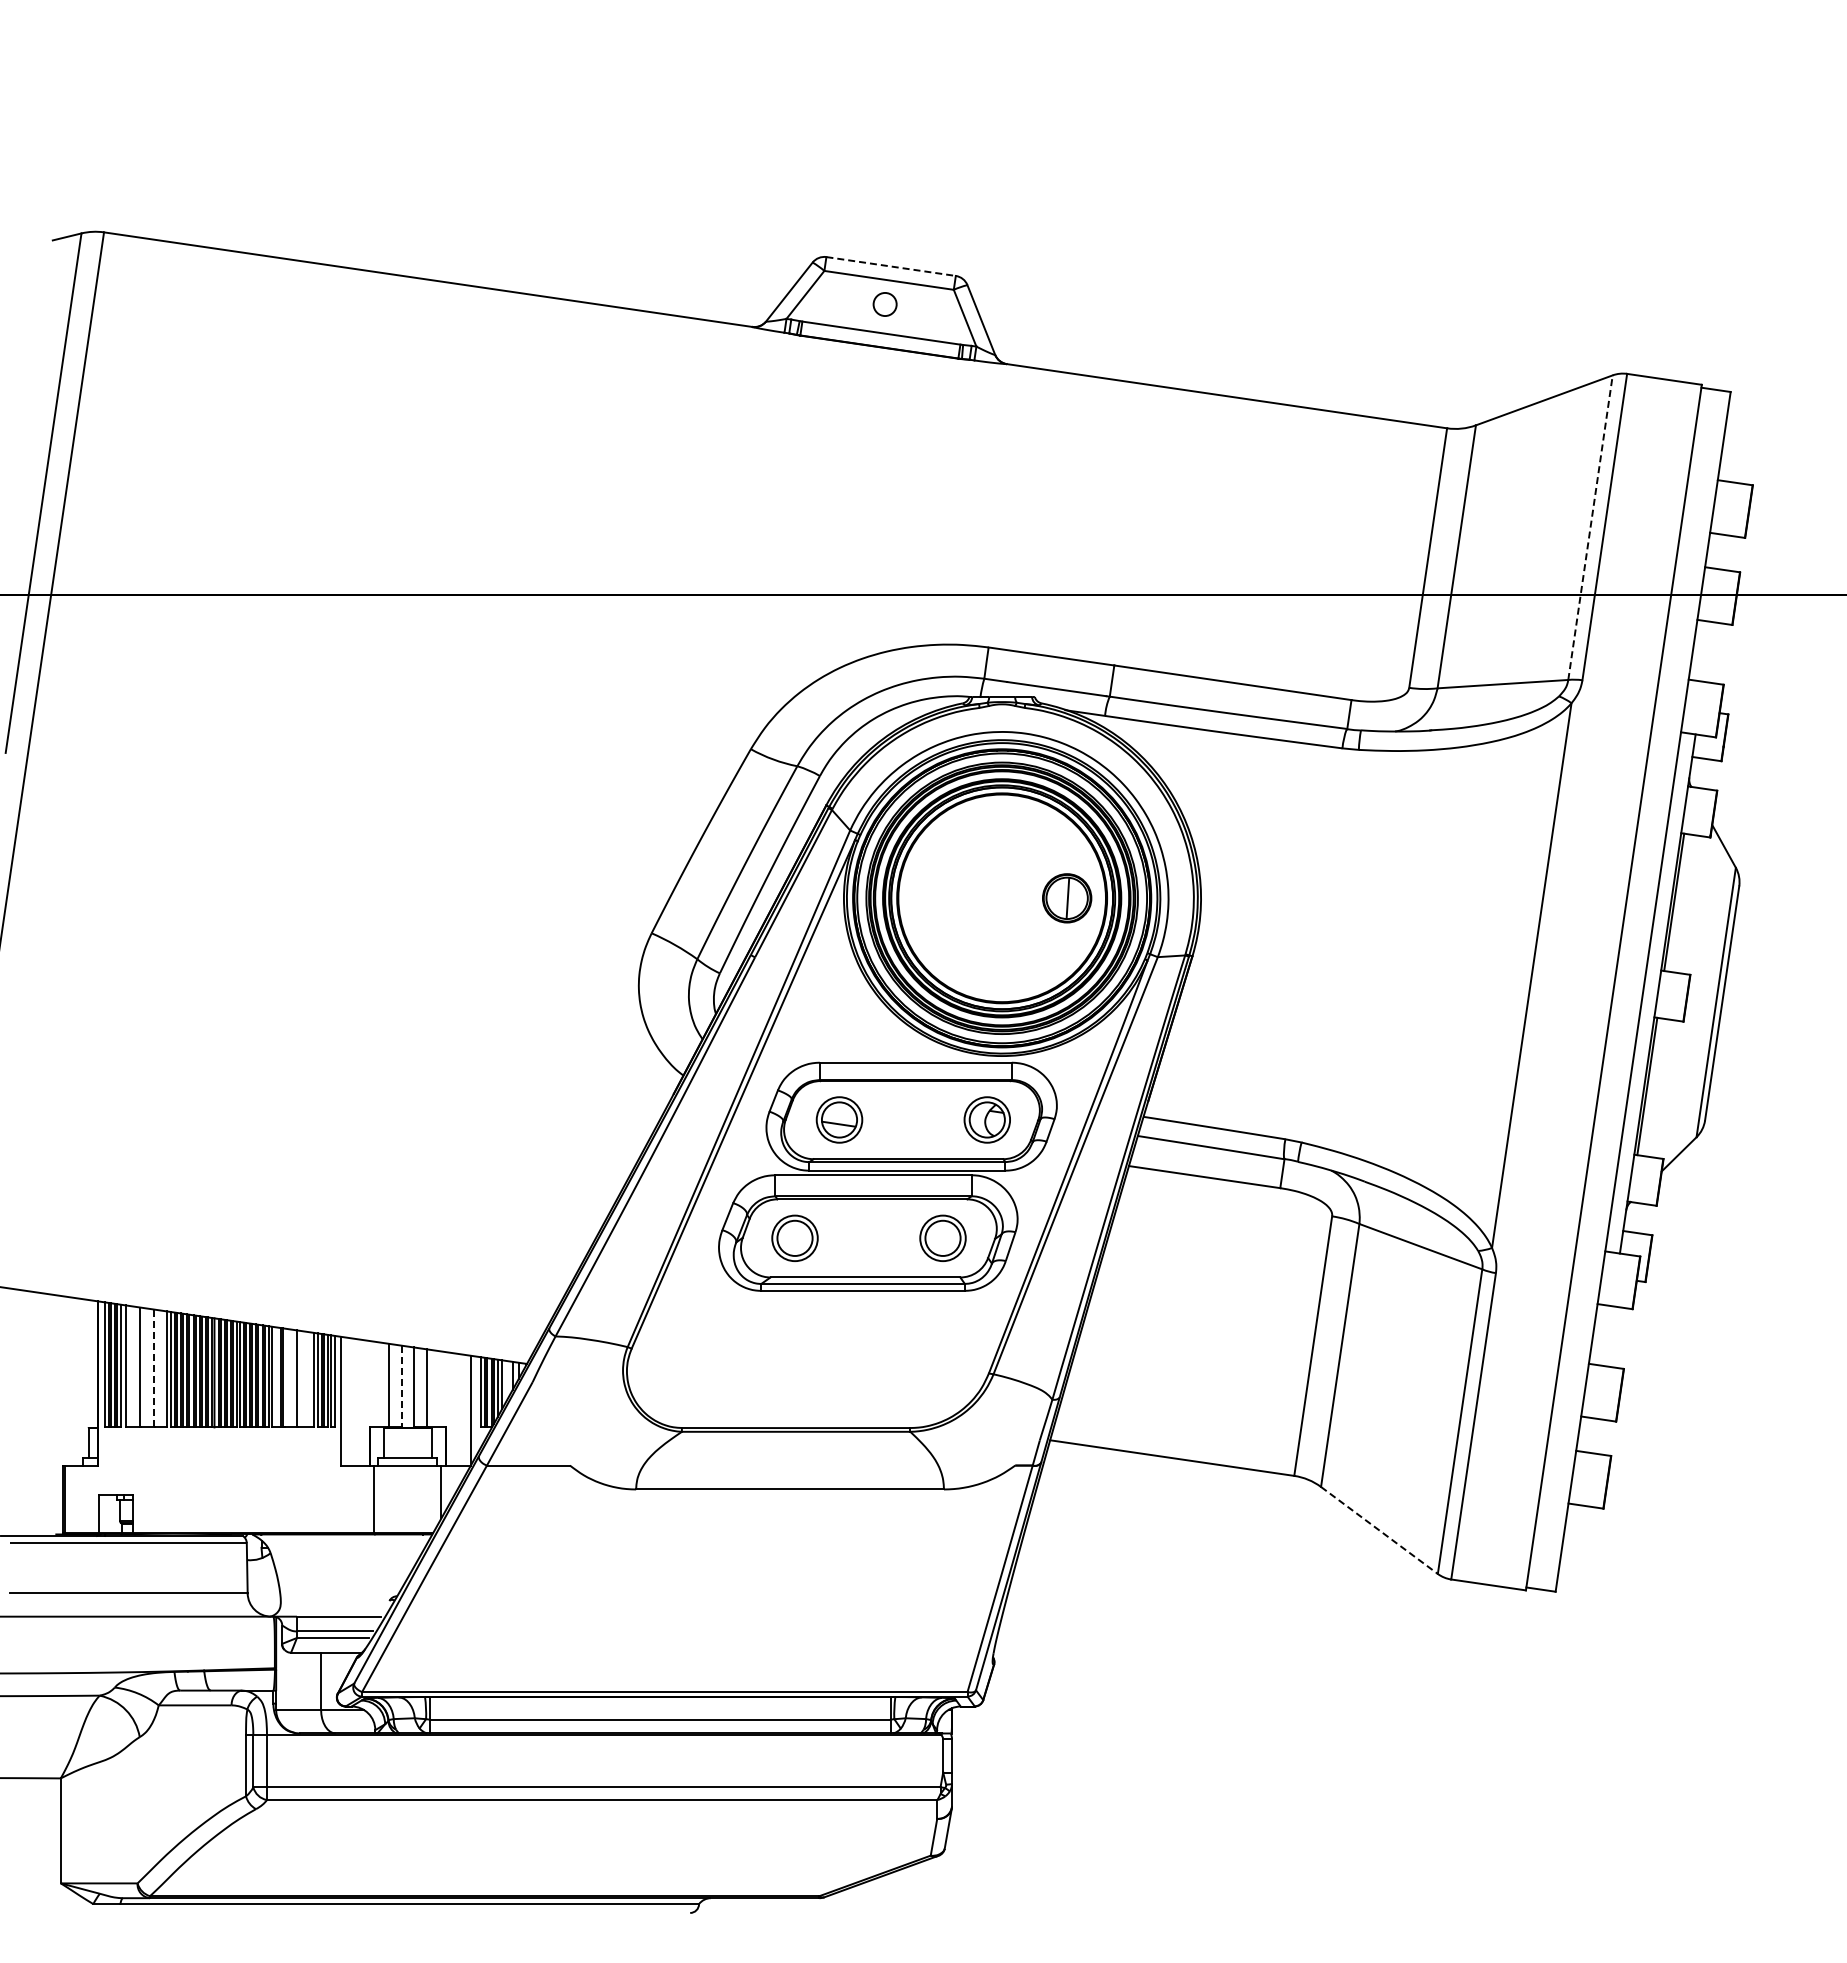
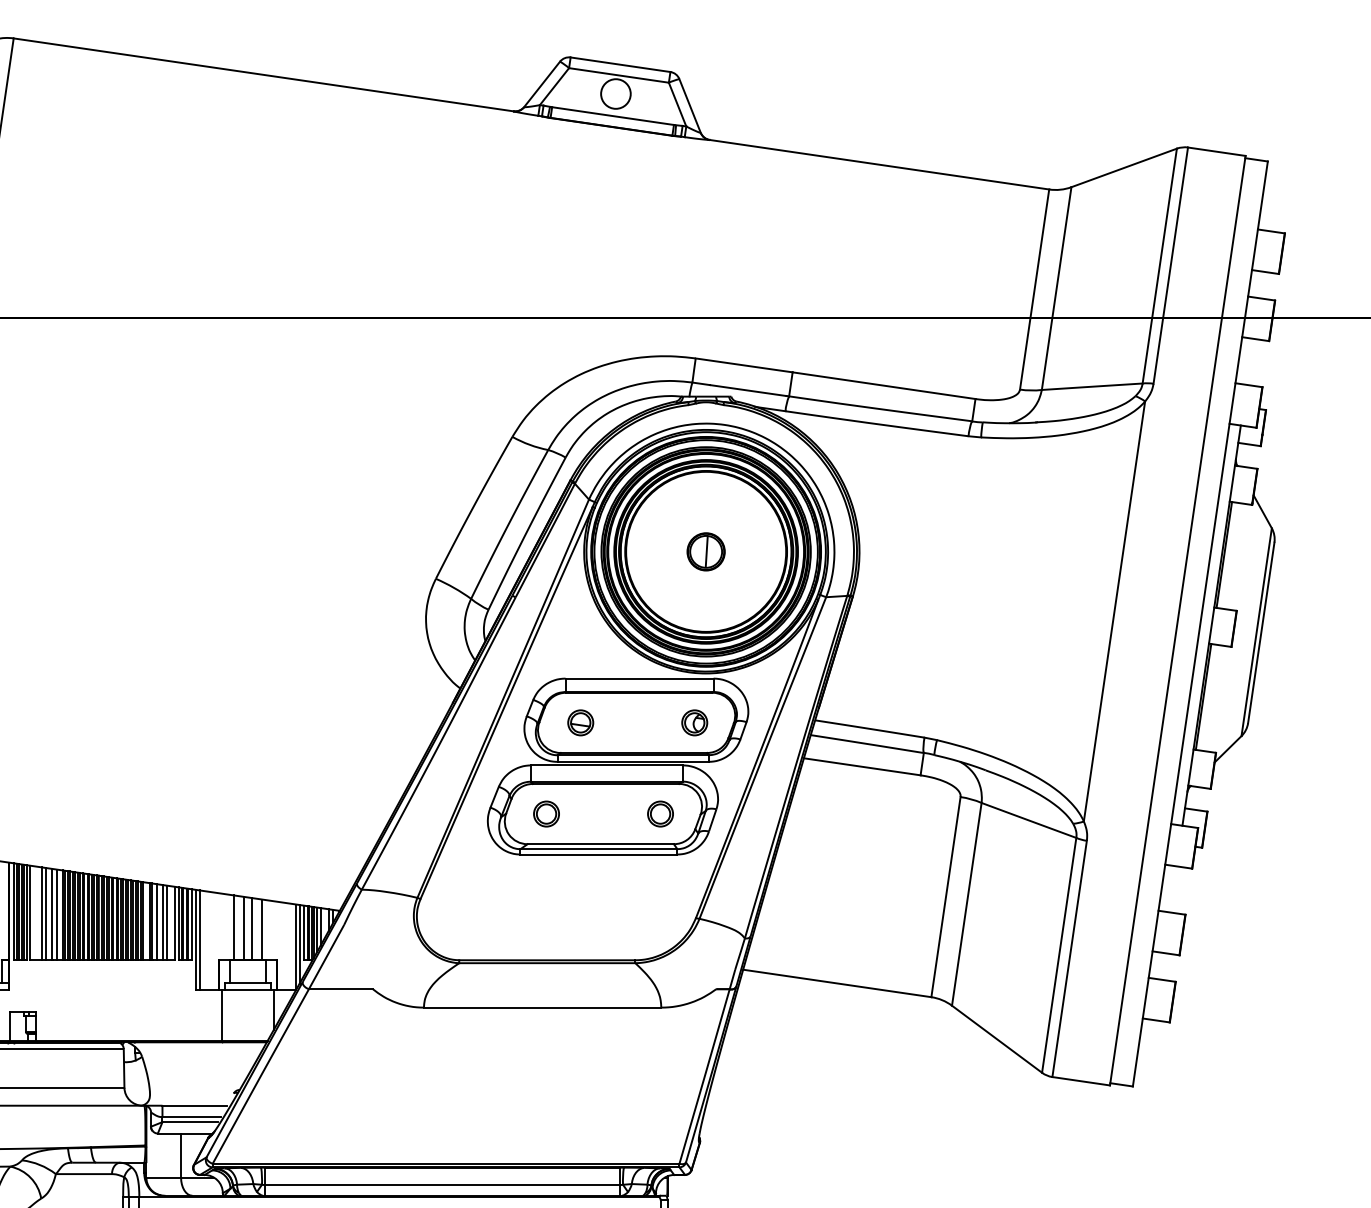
line: (891, 266) -> (620, 64), dashed -> solid
circle: (884, 304) -> (615, 94), size x1.67
line: (1590, 527) -> (1159, 265), dashed -> solid
part: (1067, 898) -> (706, 552), moved
part: (839, 1120) -> (580, 723), size x0.71
part: (987, 1120) -> (694, 723), size x0.71
part: (795, 1238) -> (546, 814), size x0.71
part: (942, 1238) -> (660, 814), size x0.71
line: (146, 1367) -> (46, 913), added
line: (153, 1368) -> (51, 914), dashed -> solid
line: (159, 1368) -> (56, 914), added
line: (289, 1378) -> (156, 922), added
line: (303, 1379) -> (167, 922), added
line: (402, 1386) -> (243, 928), dashed -> solid
line: (345, 1401) -> (199, 939), added
line: (474, 1407) -> (299, 944), added
line: (1379, 1530) -> (997, 1039), dashed -> solid

